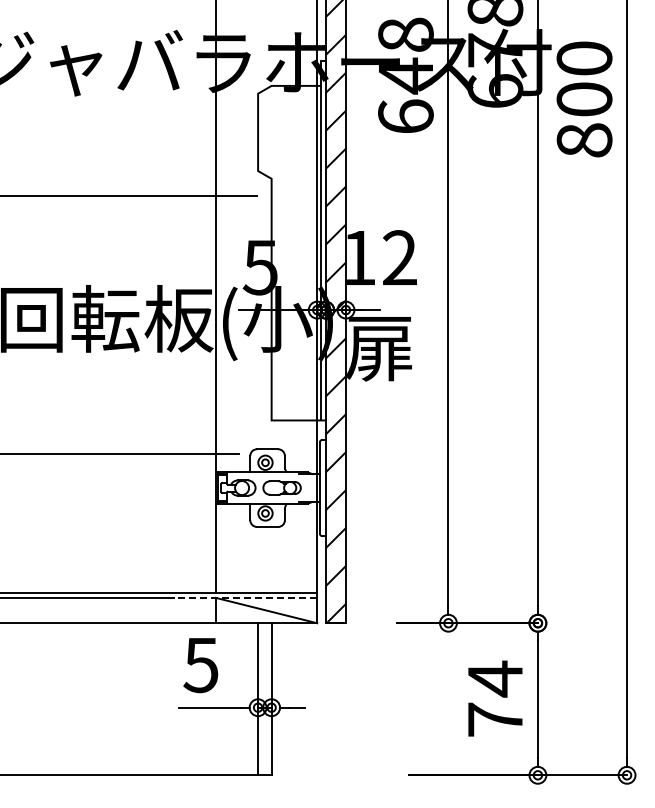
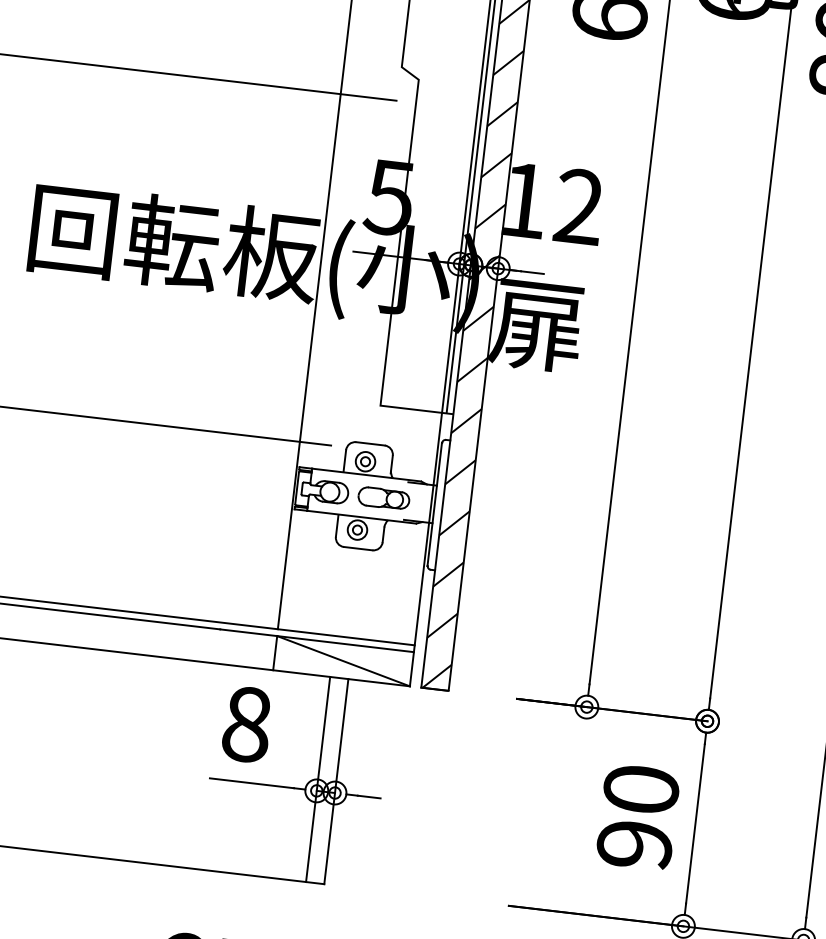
line: (245, 597) -> (317, 640), dashed -> solid
text: (200, 665) -> (245, 724), 5 -> 8
text: (495, 698) -> (638, 816), 74 -> 90

